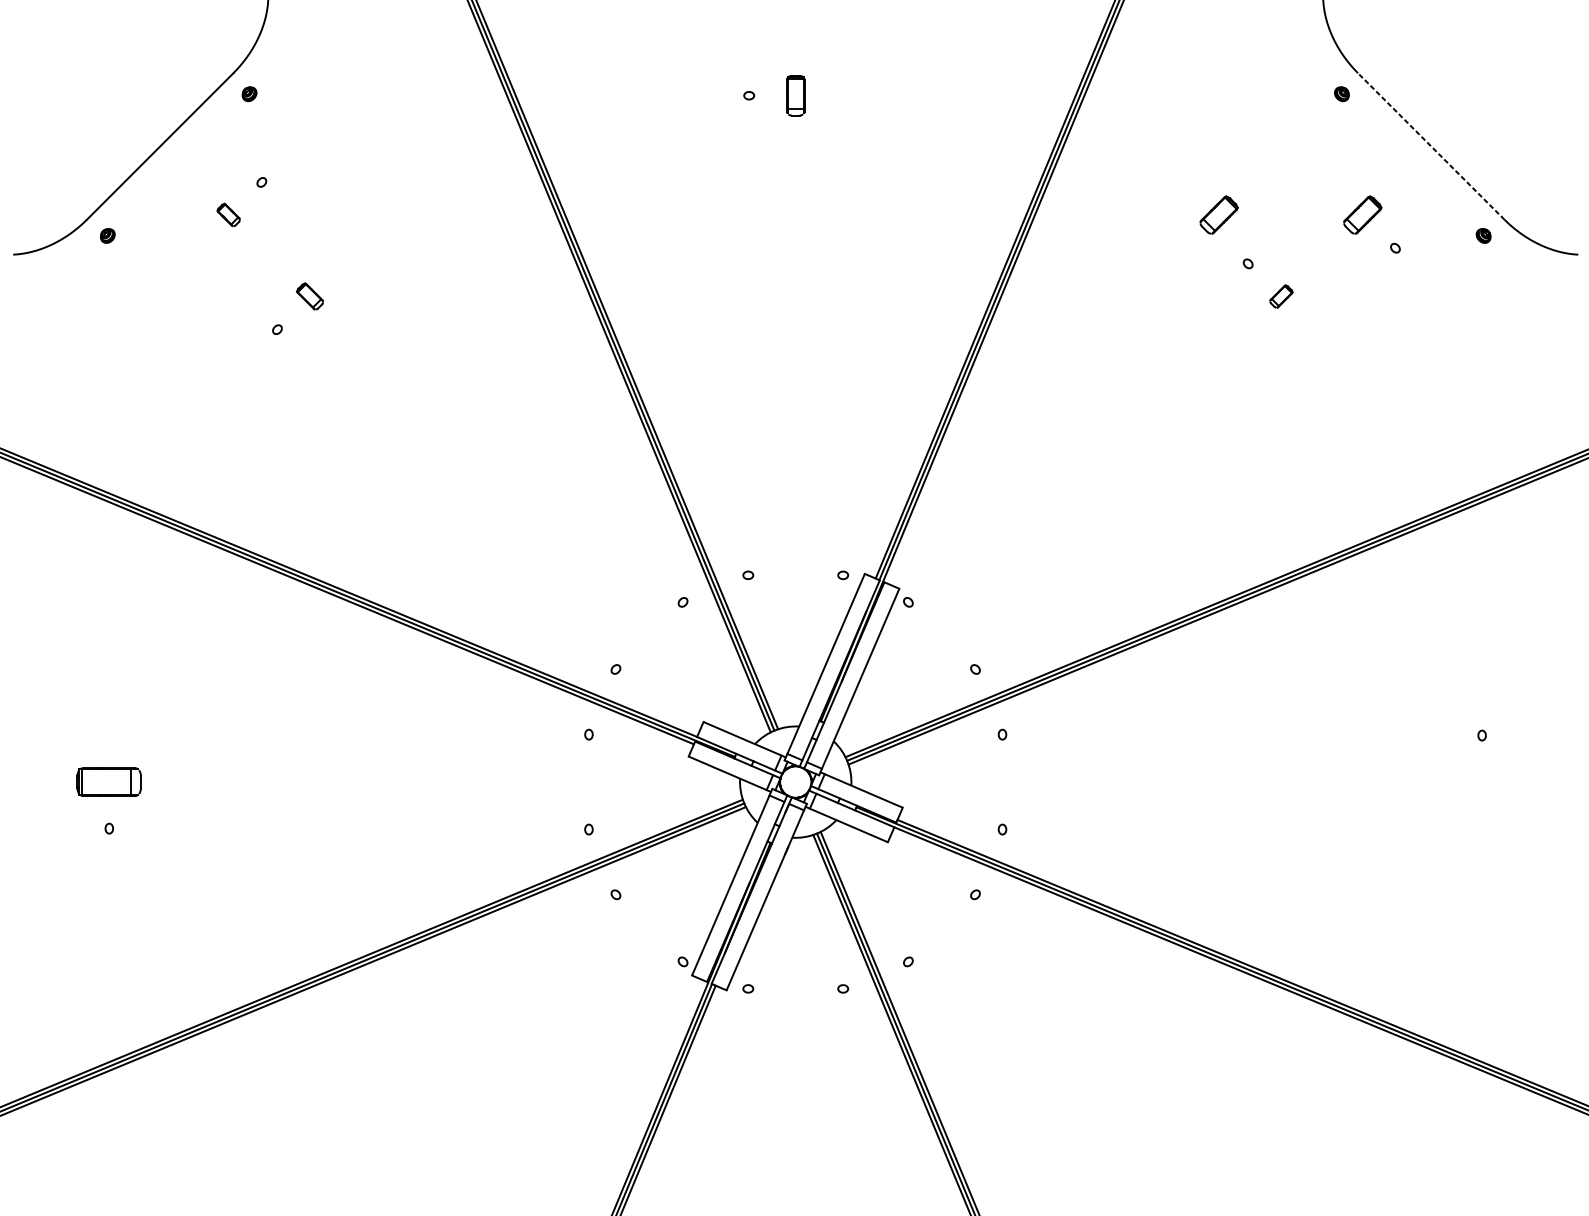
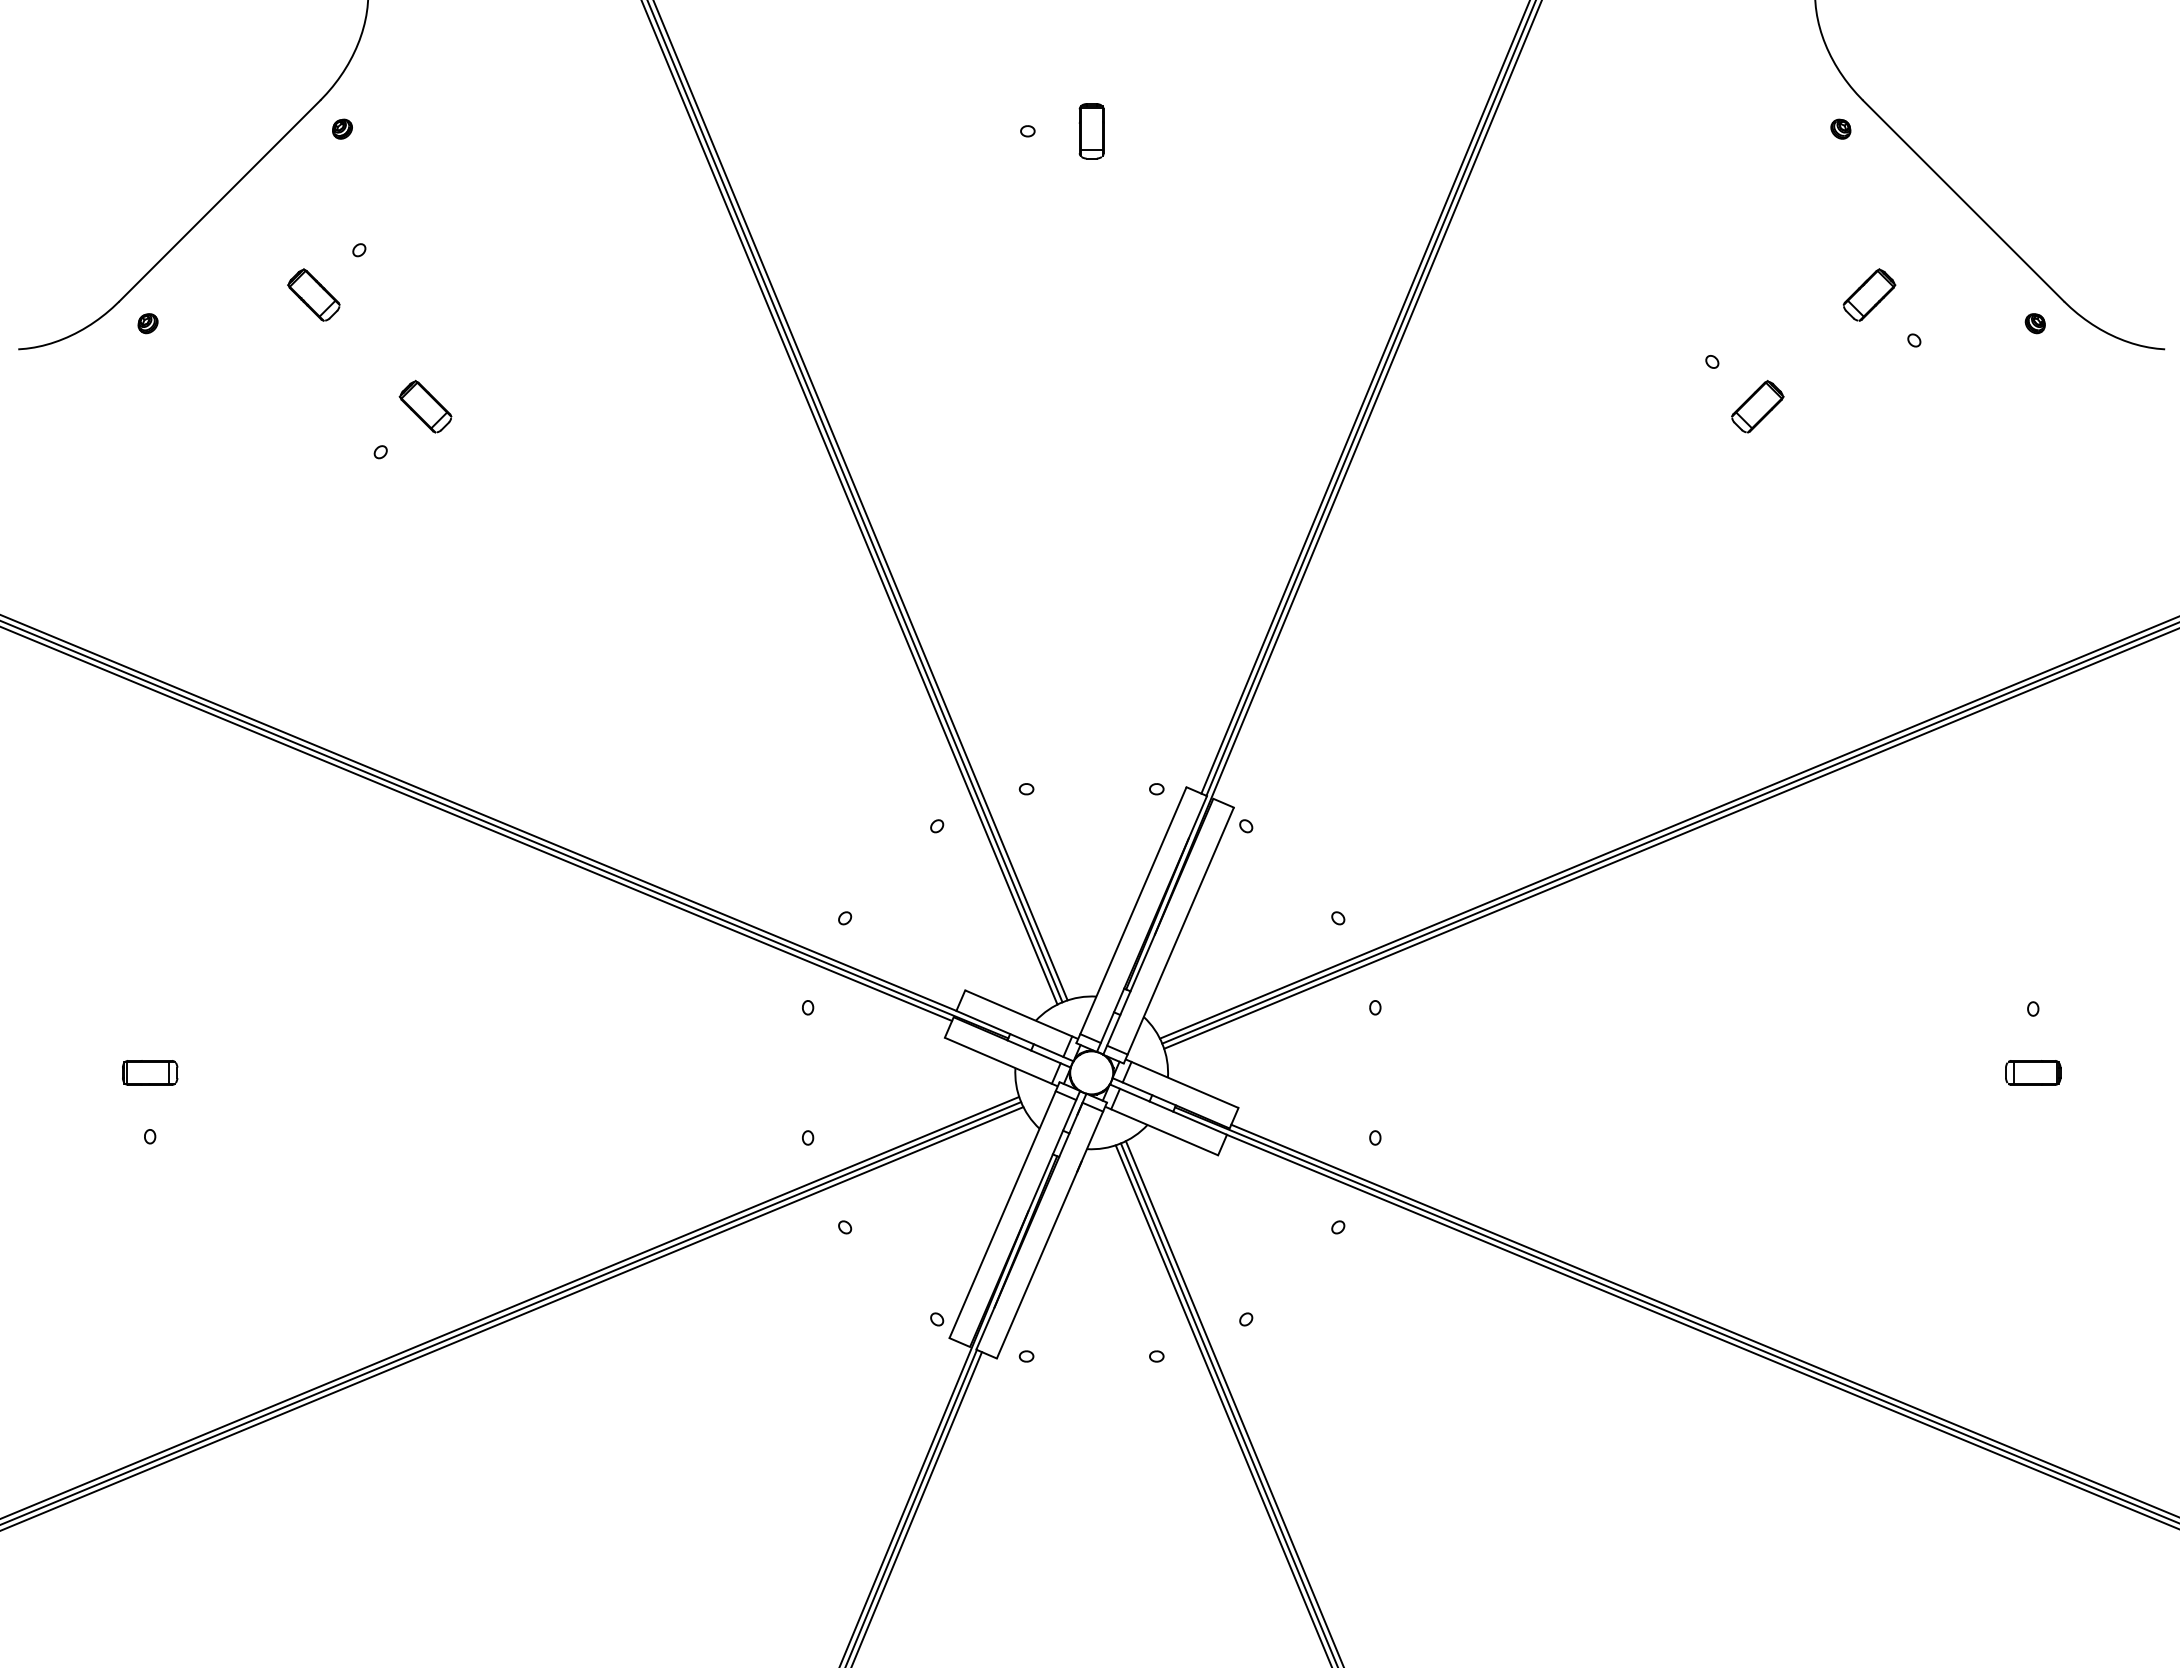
line: (1431, 146) -> (1963, 200), dashed -> solid
part: (228, 214) -> (313, 294), size x1.67
part: (1219, 214) -> (1672, 294), removed
part: (310, 296) -> (425, 406), size x1.43
part: (1281, 296) -> (1757, 406), size x1.67
part: (109, 781) -> (150, 1072), size x0.62
part: (1482, 781) -> (2033, 1072), added

